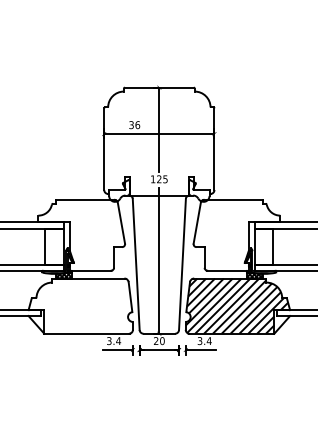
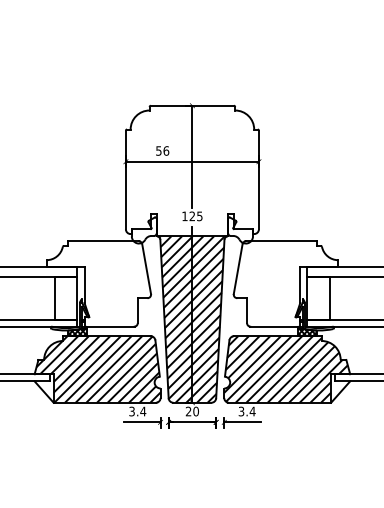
text: (131, 124) -> (158, 150), 36 -> 56
hatch: (158, 264) -> (191, 319), added
hatch: (81, 306) -> (98, 369), added

